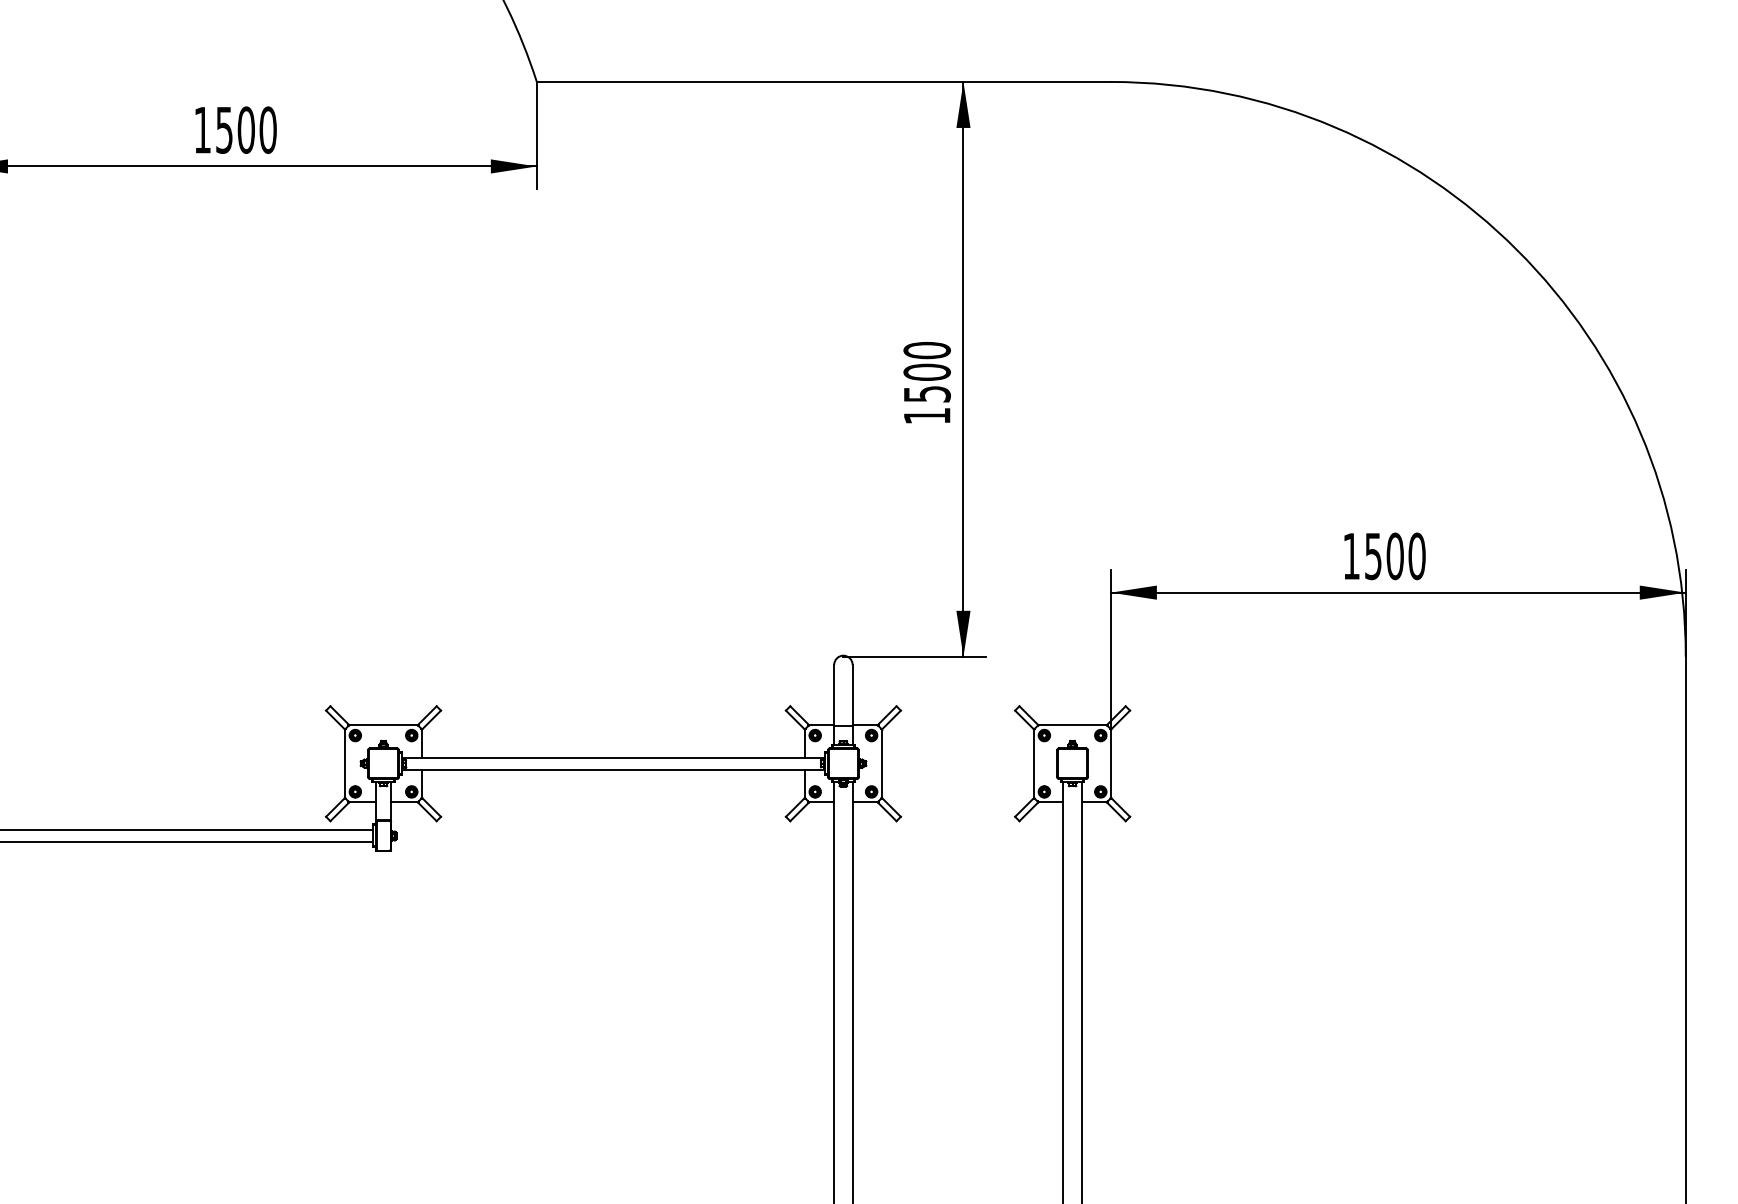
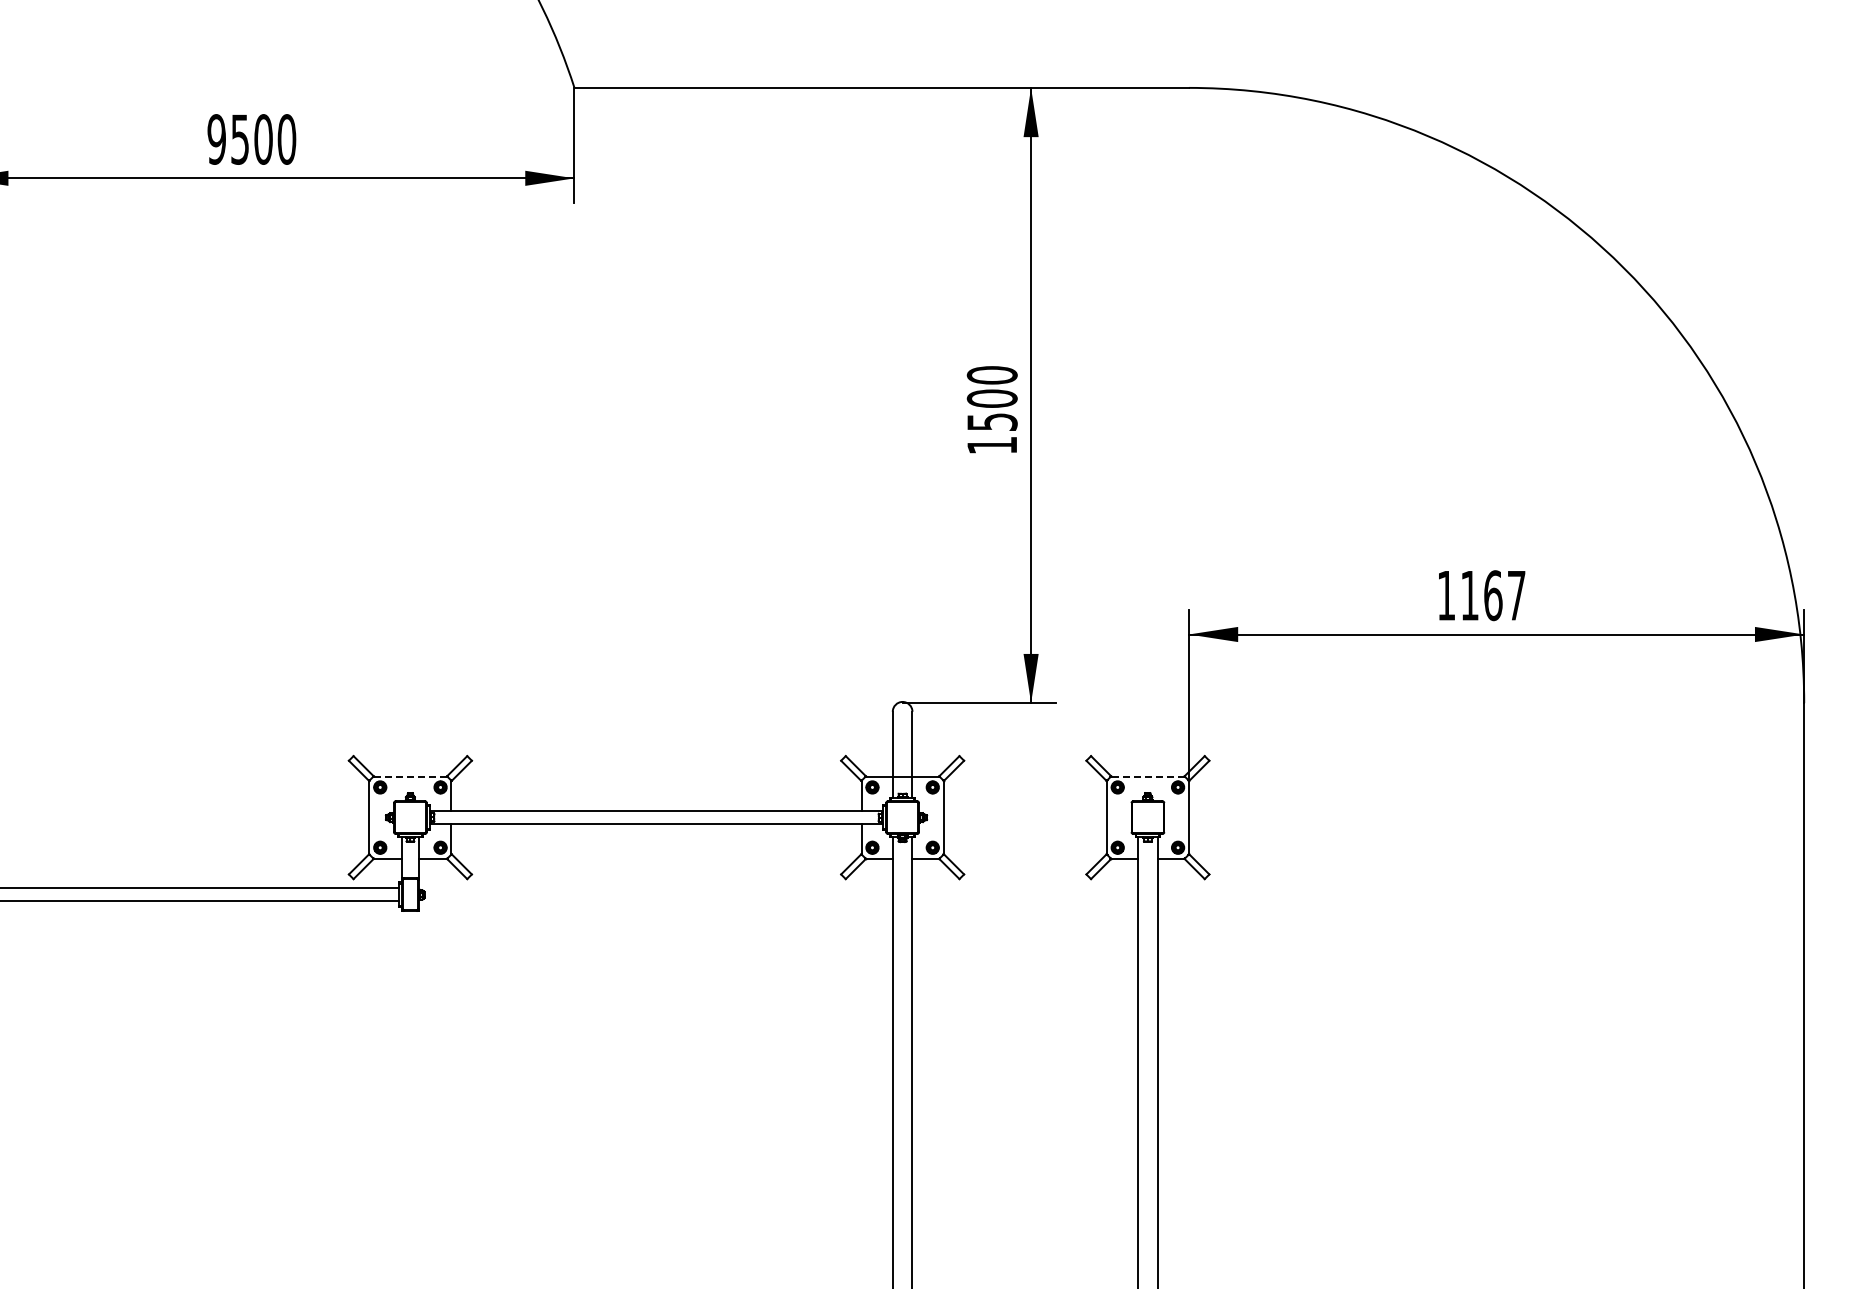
text: (202, 130) -> (216, 139), 1500 -> 9500
text: (1395, 556) -> (1493, 595), 1500 -> 1167
line: (383, 725) -> (410, 776), solid -> dashed
line: (1072, 725) -> (1147, 776), solid -> dashed

